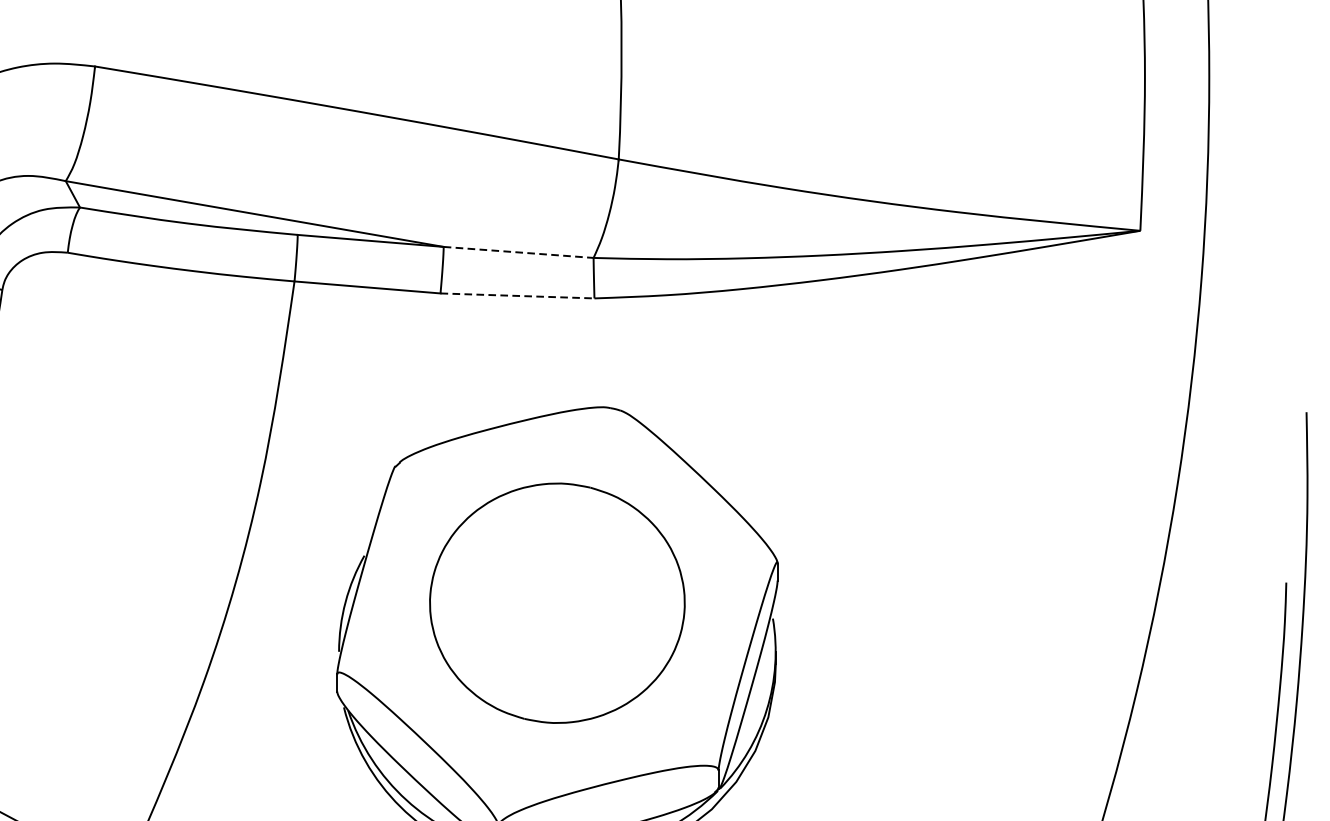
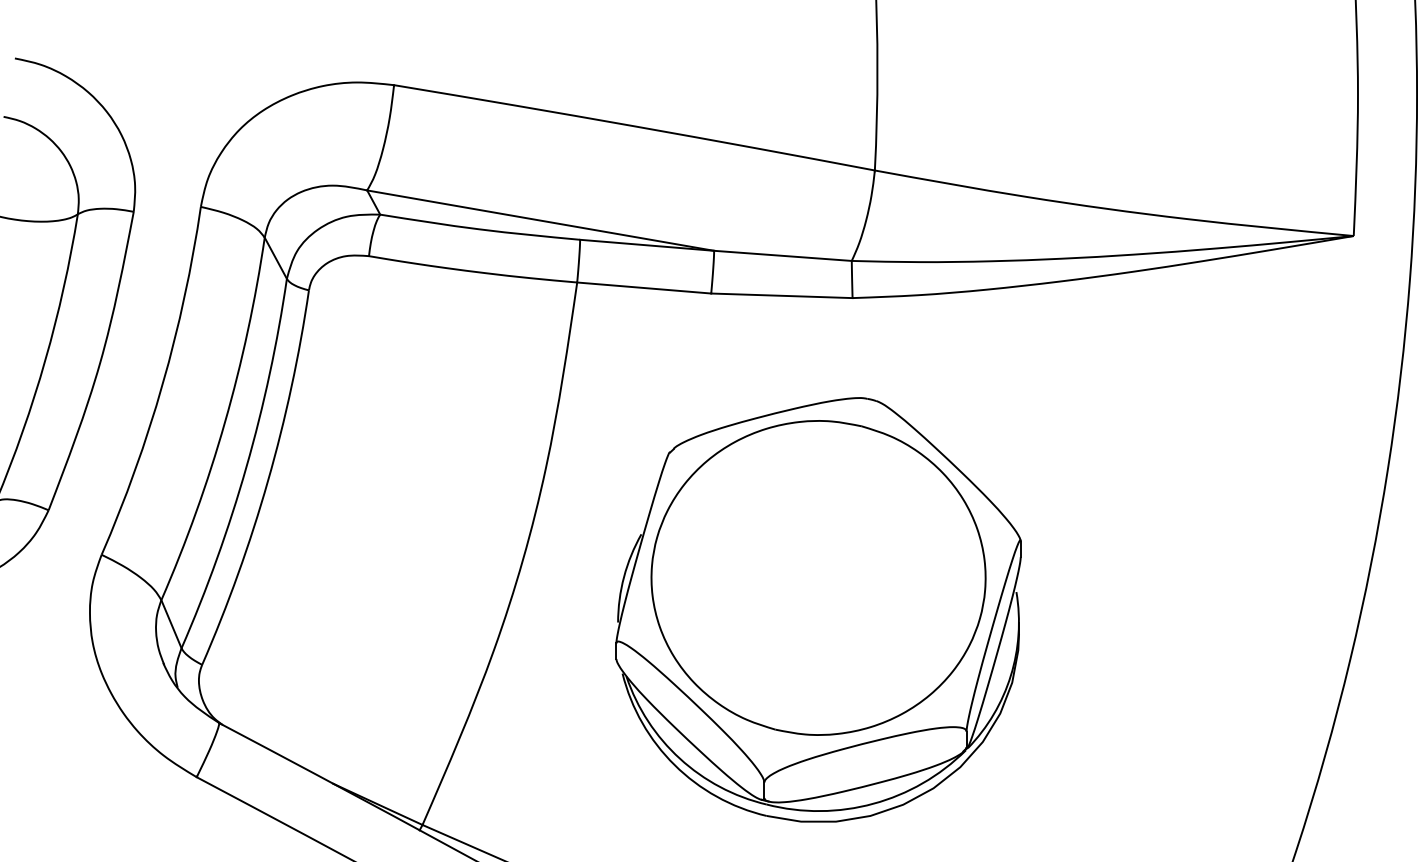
line: (519, 252) -> (783, 255), dashed -> solid
line: (517, 295) -> (781, 295), dashed -> solid
part: (557, 602) -> (818, 577), size x1.43

